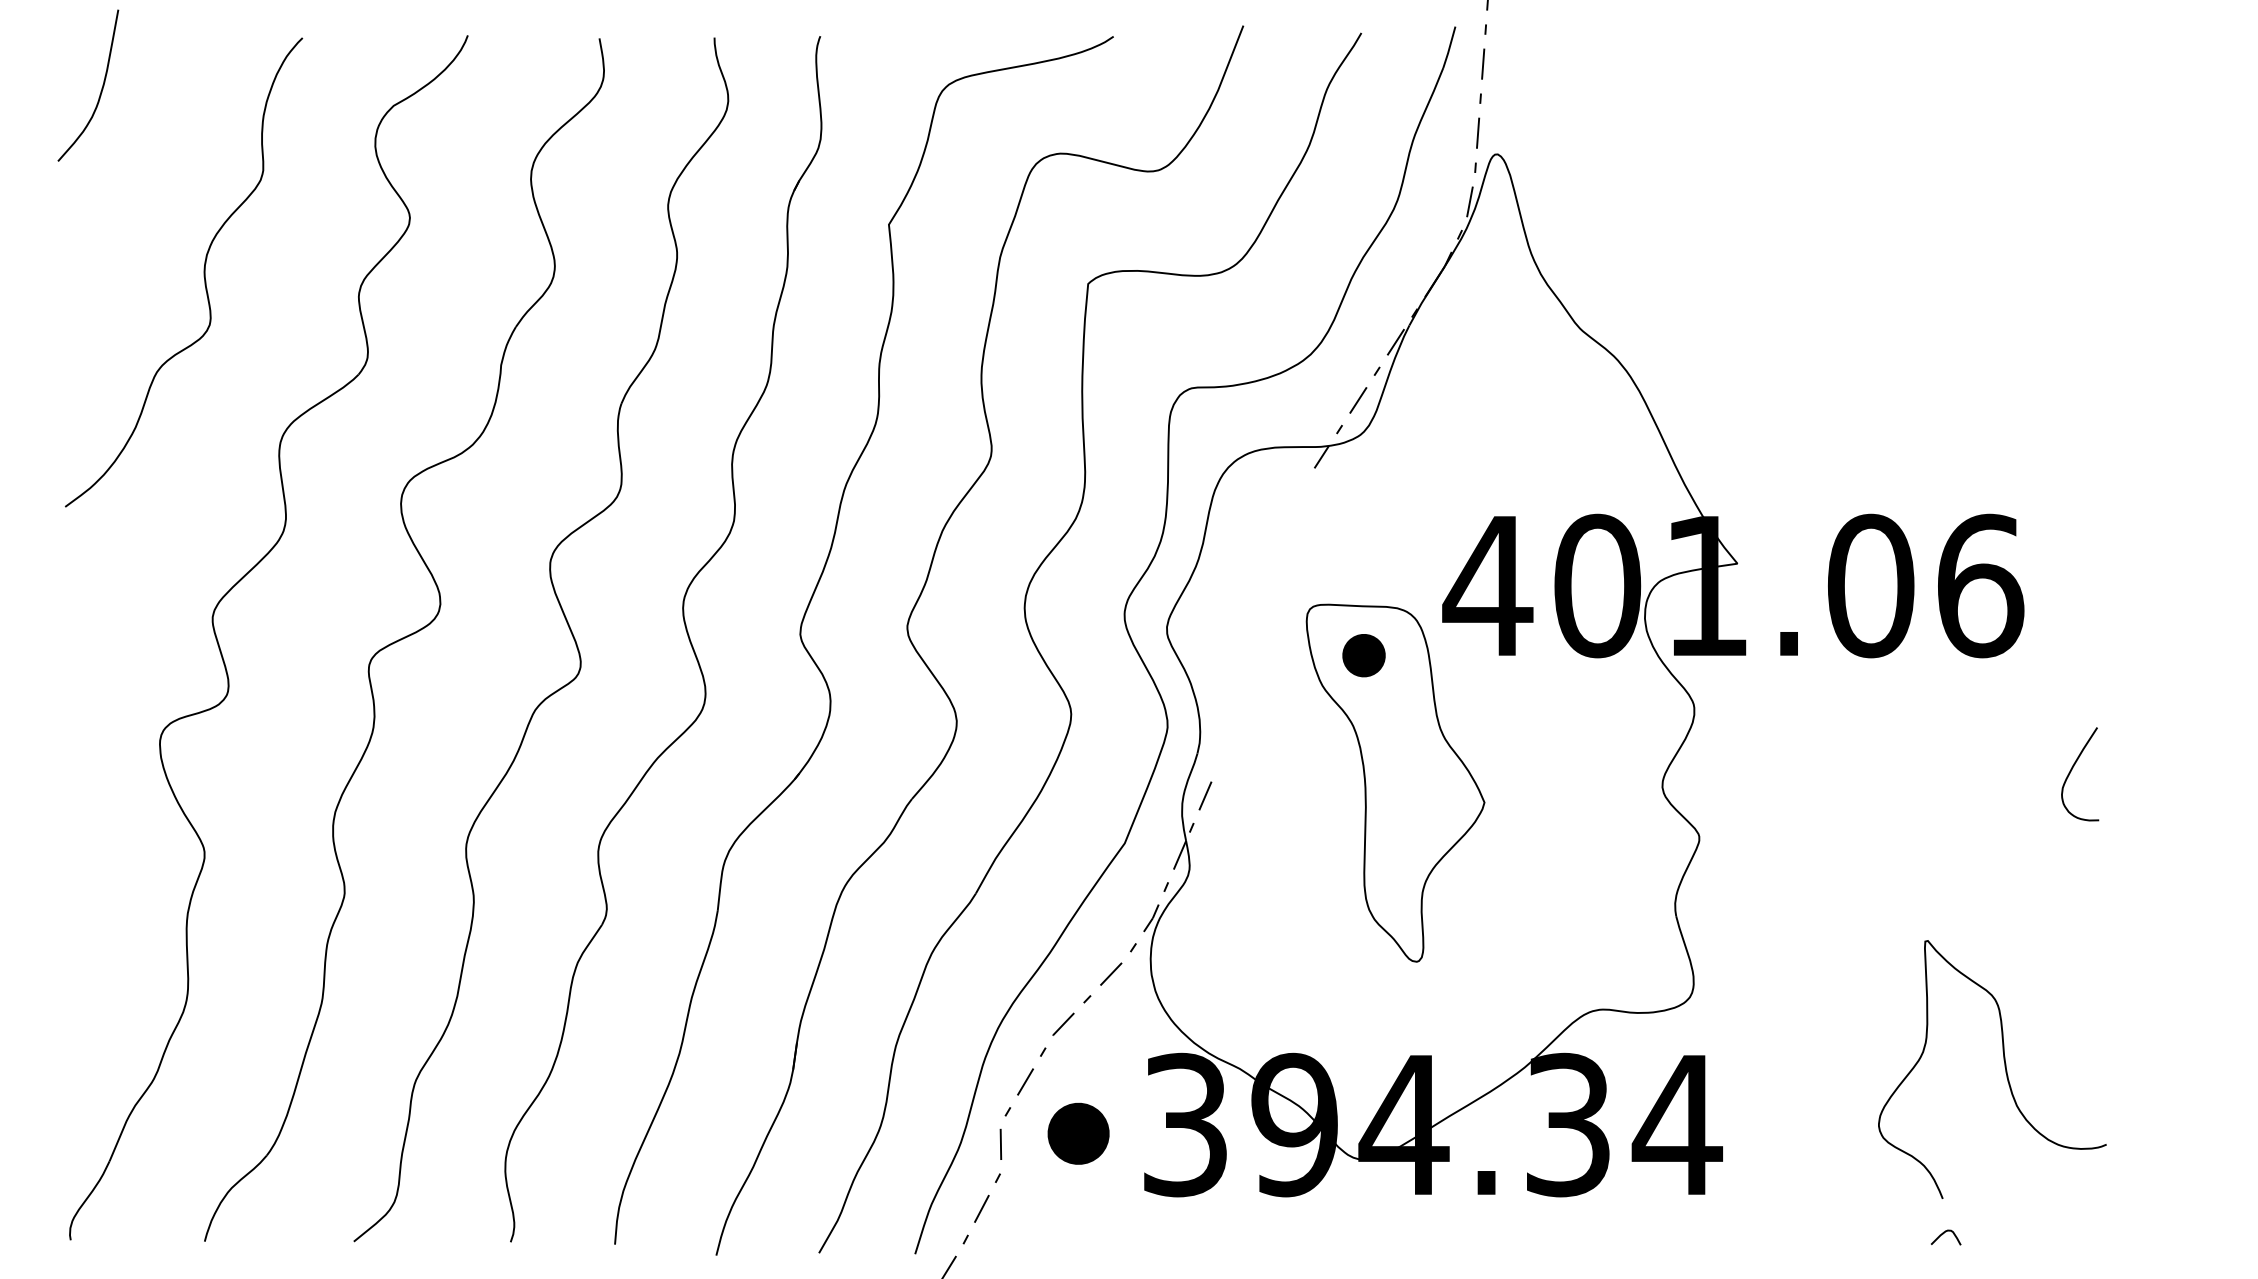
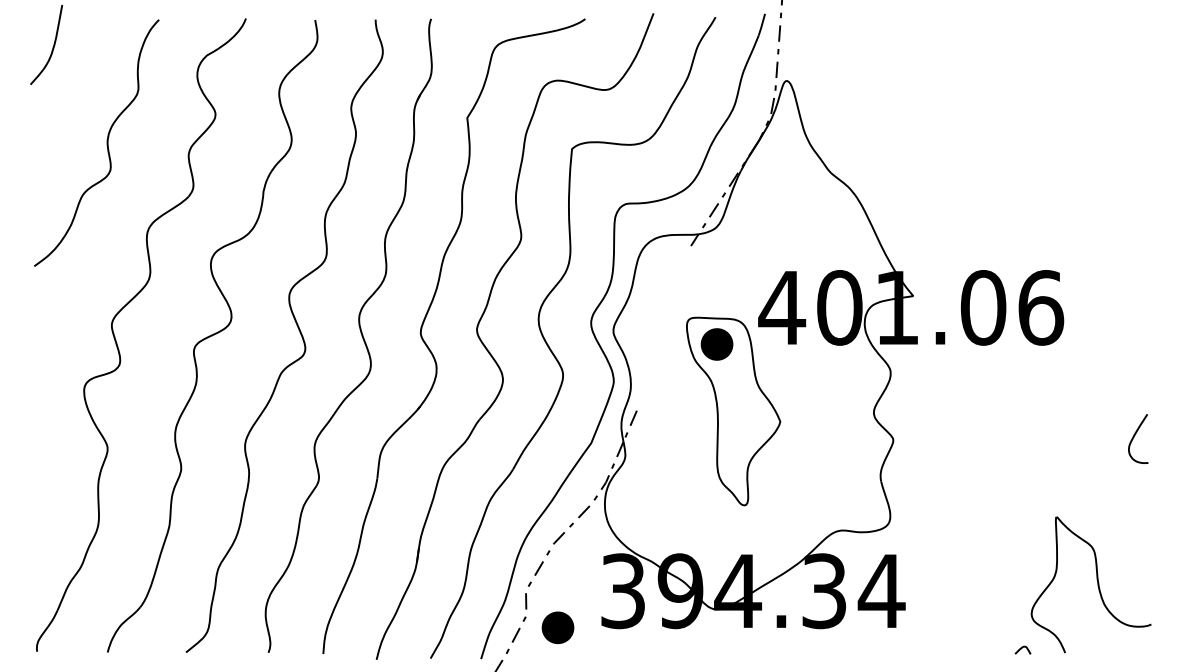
part: (1363, 655) -> (716, 344), size x1.43
curve: (2072, 771) -> (1134, 437), moved
curve: (2004, 1068) -> (1097, 584), moved
part: (1077, 1133) -> (557, 627), moved

